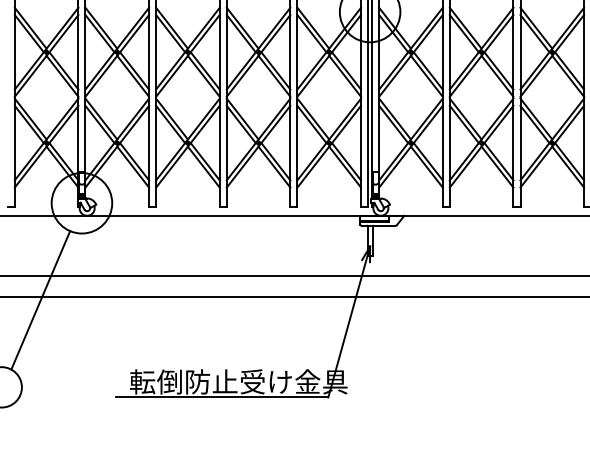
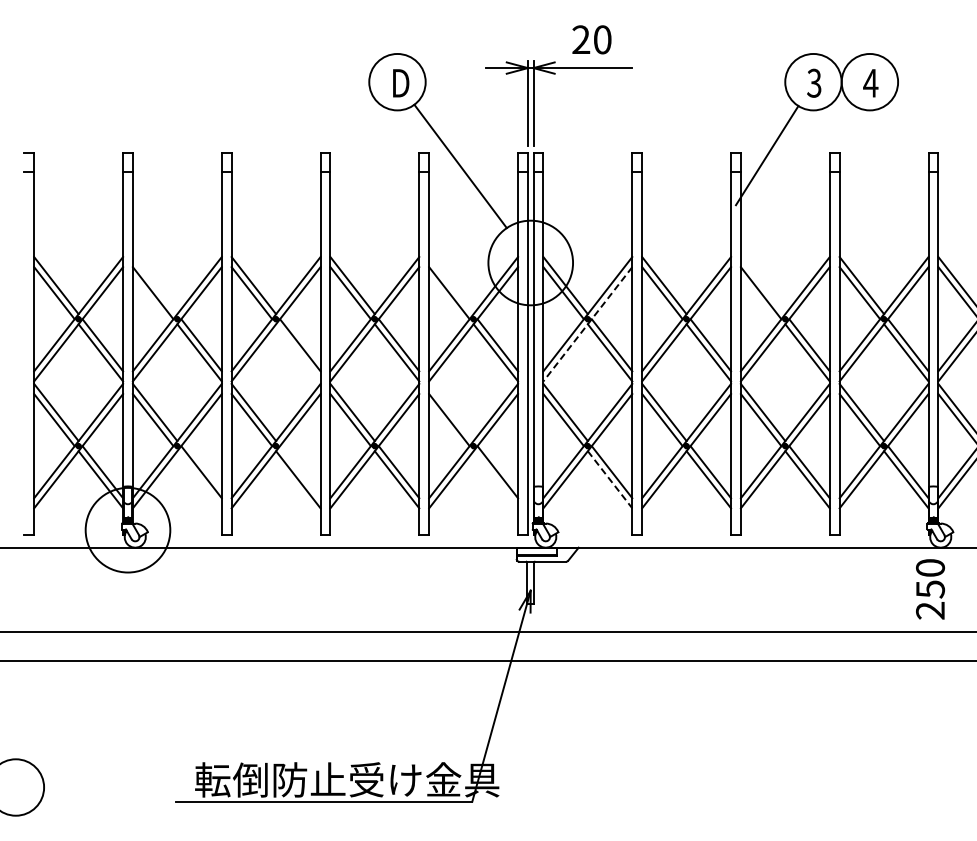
line: (100, 28) -> (154, 285), removed
line: (313, 28) -> (451, 285), removed
line: (535, 28) -> (762, 285), removed
line: (410, 56) -> (587, 324), solid -> dashed
line: (203, 76) -> (298, 352), removed
line: (313, 119) -> (451, 412), removed
line: (205, 161) -> (300, 472), removed
line: (133, 166) -> (199, 479), removed
line: (344, 166) -> (495, 479), removed
line: (427, 167) -> (610, 480), solid -> dashed
line: (40, 300) -> (70, 665), removed

